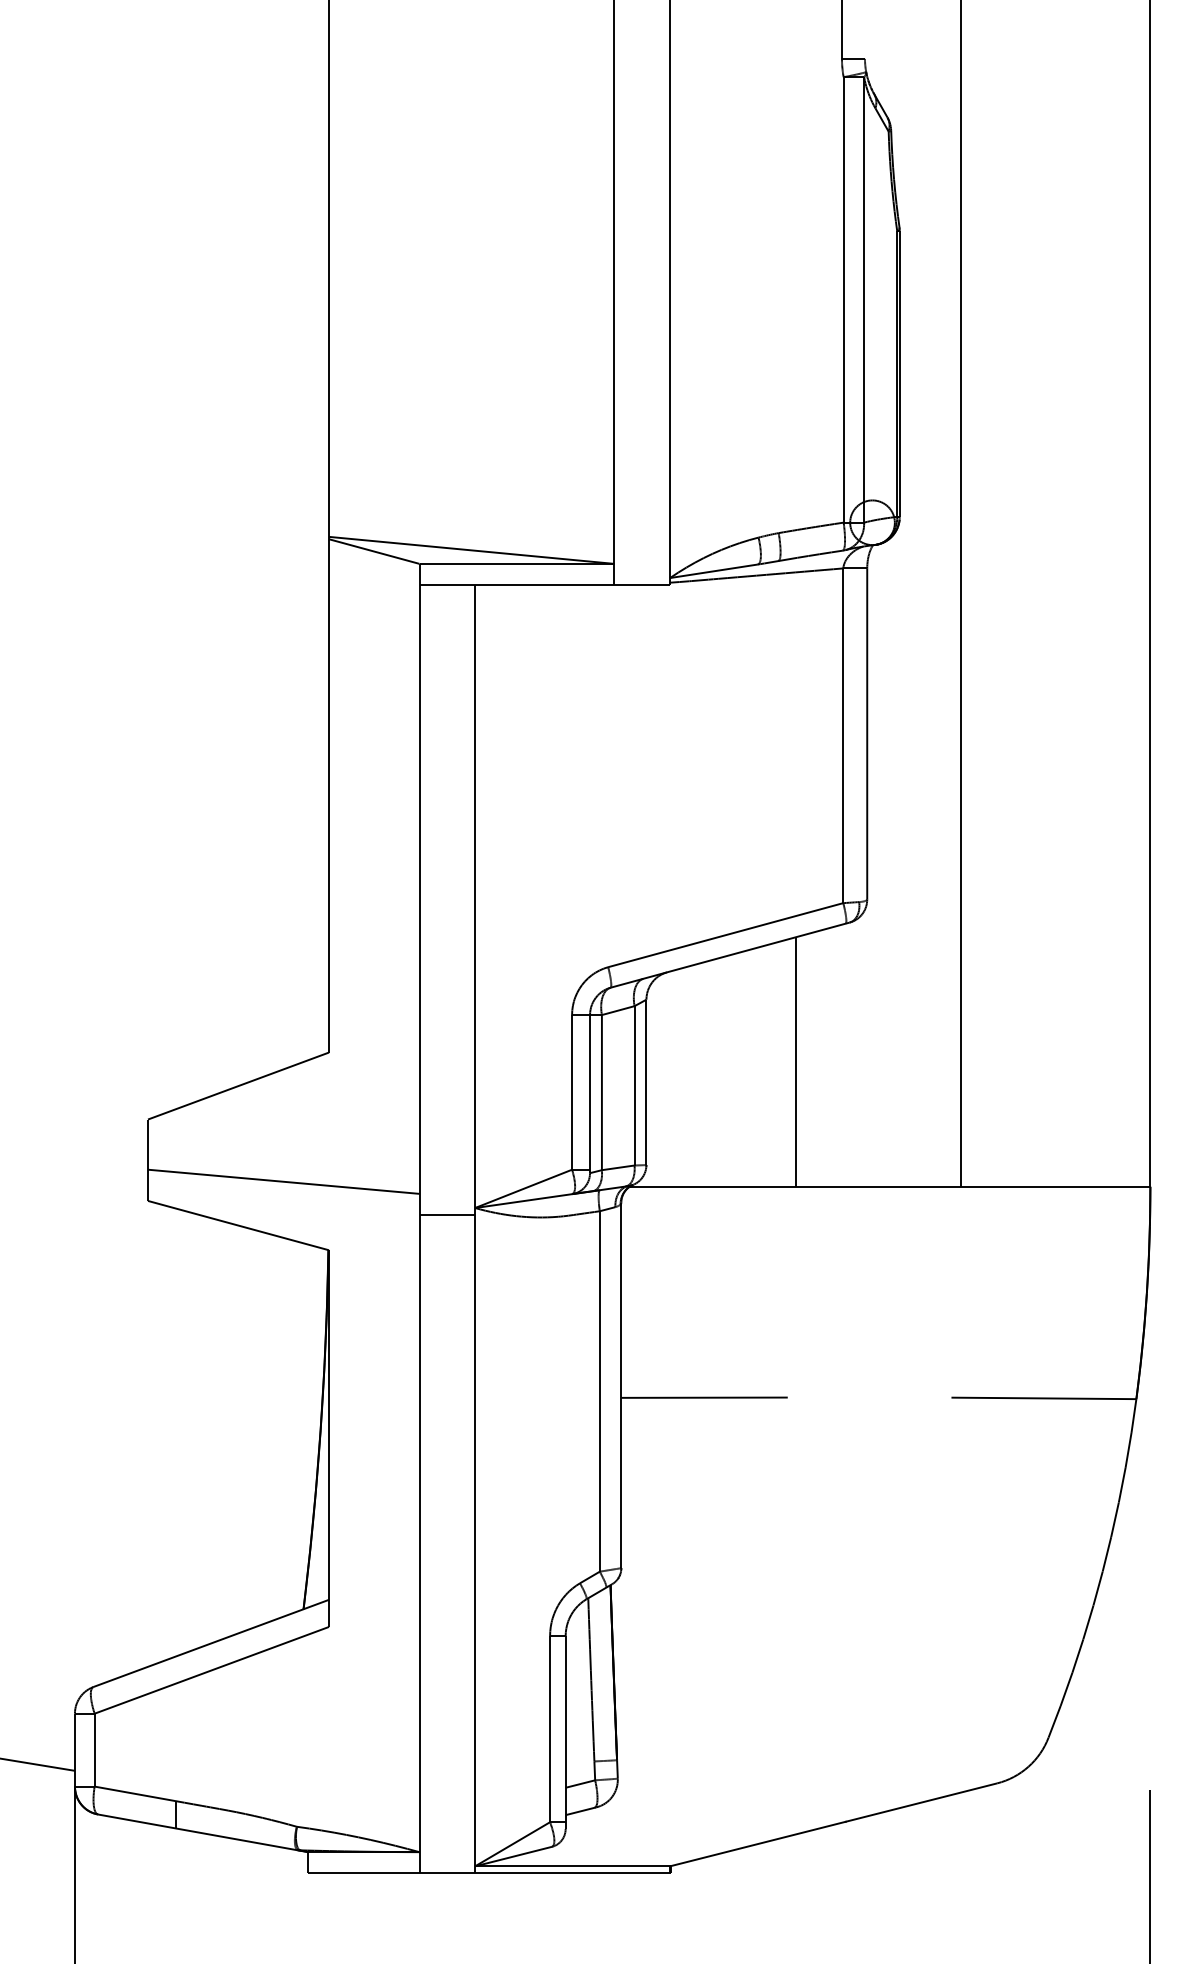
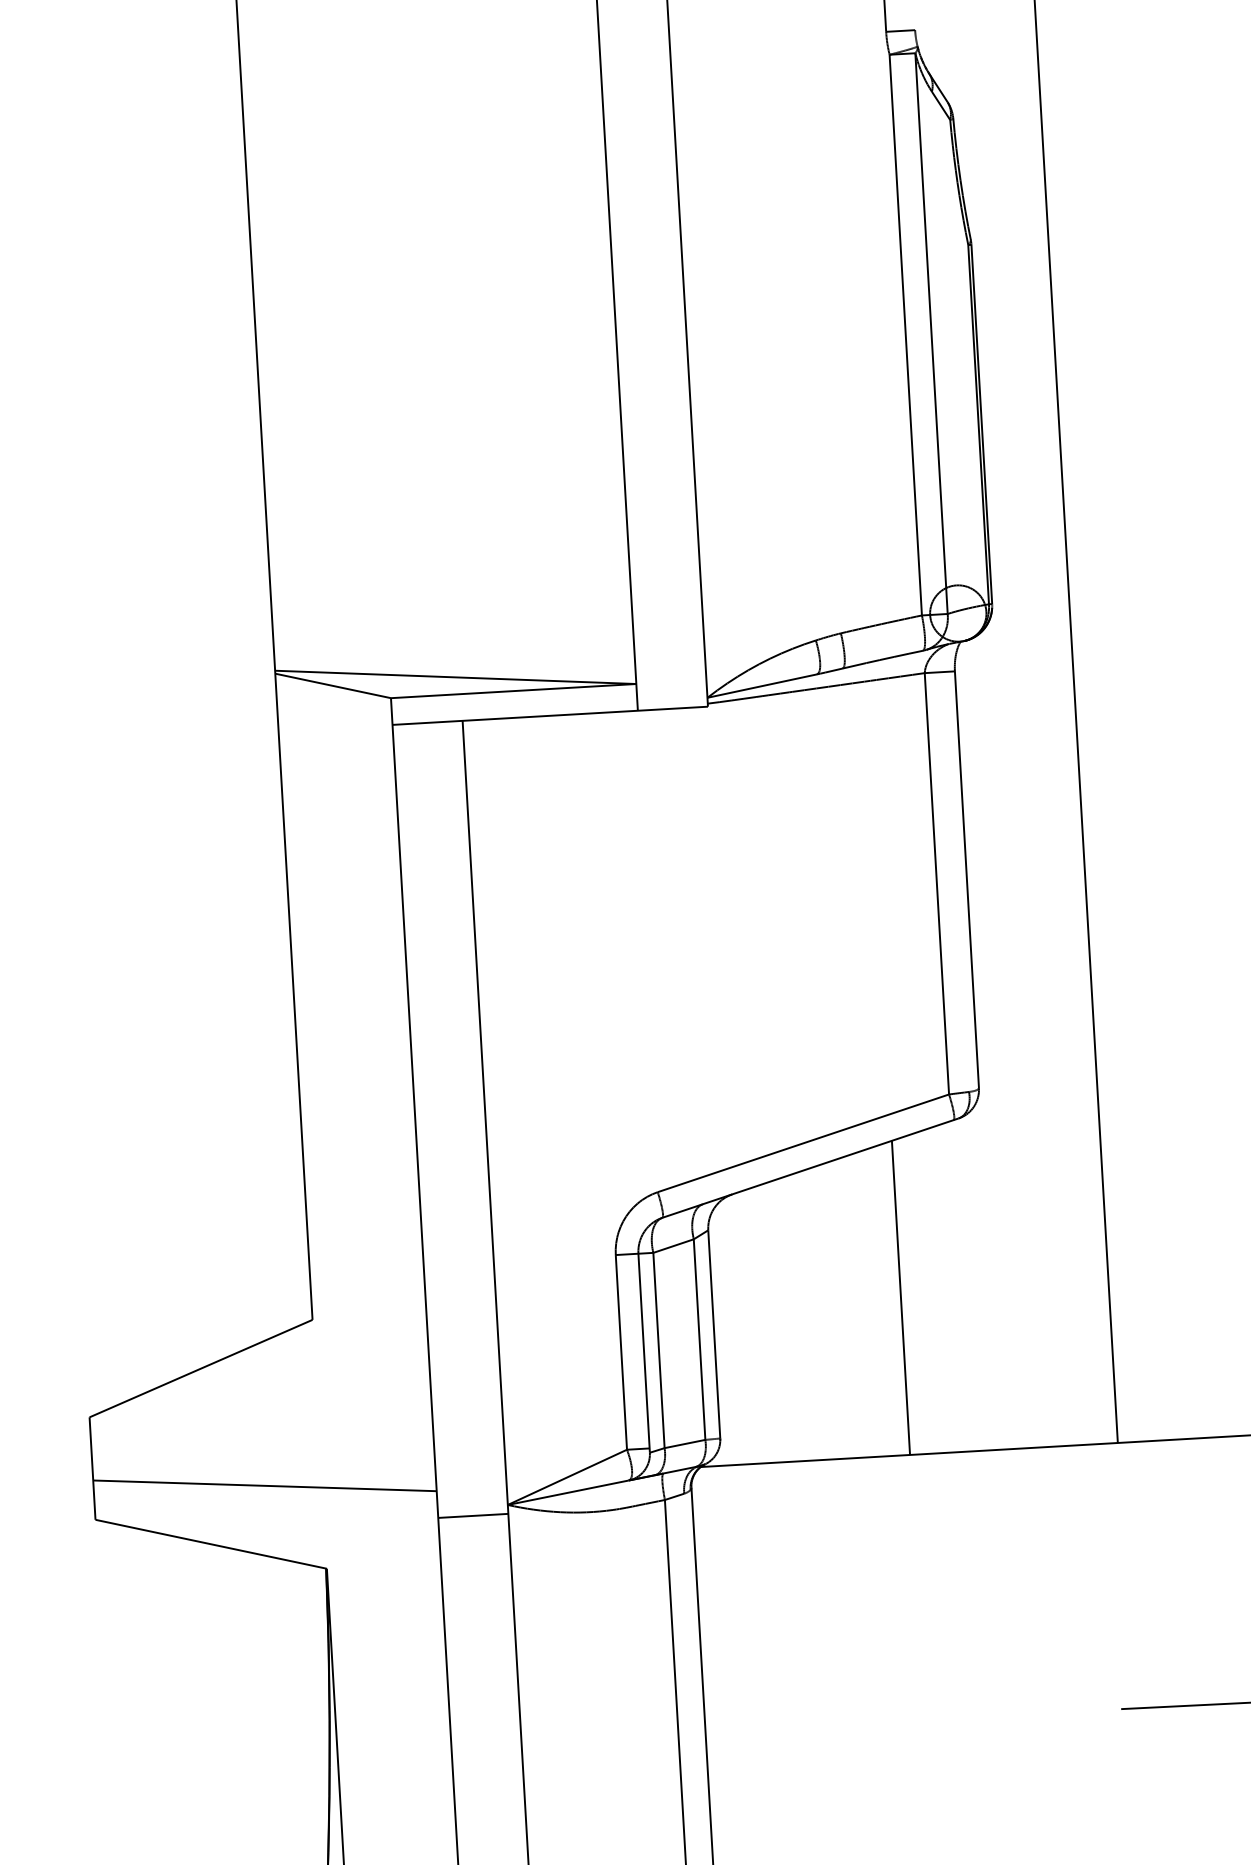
line: (704, 1397) -> (810, 1726), removed

